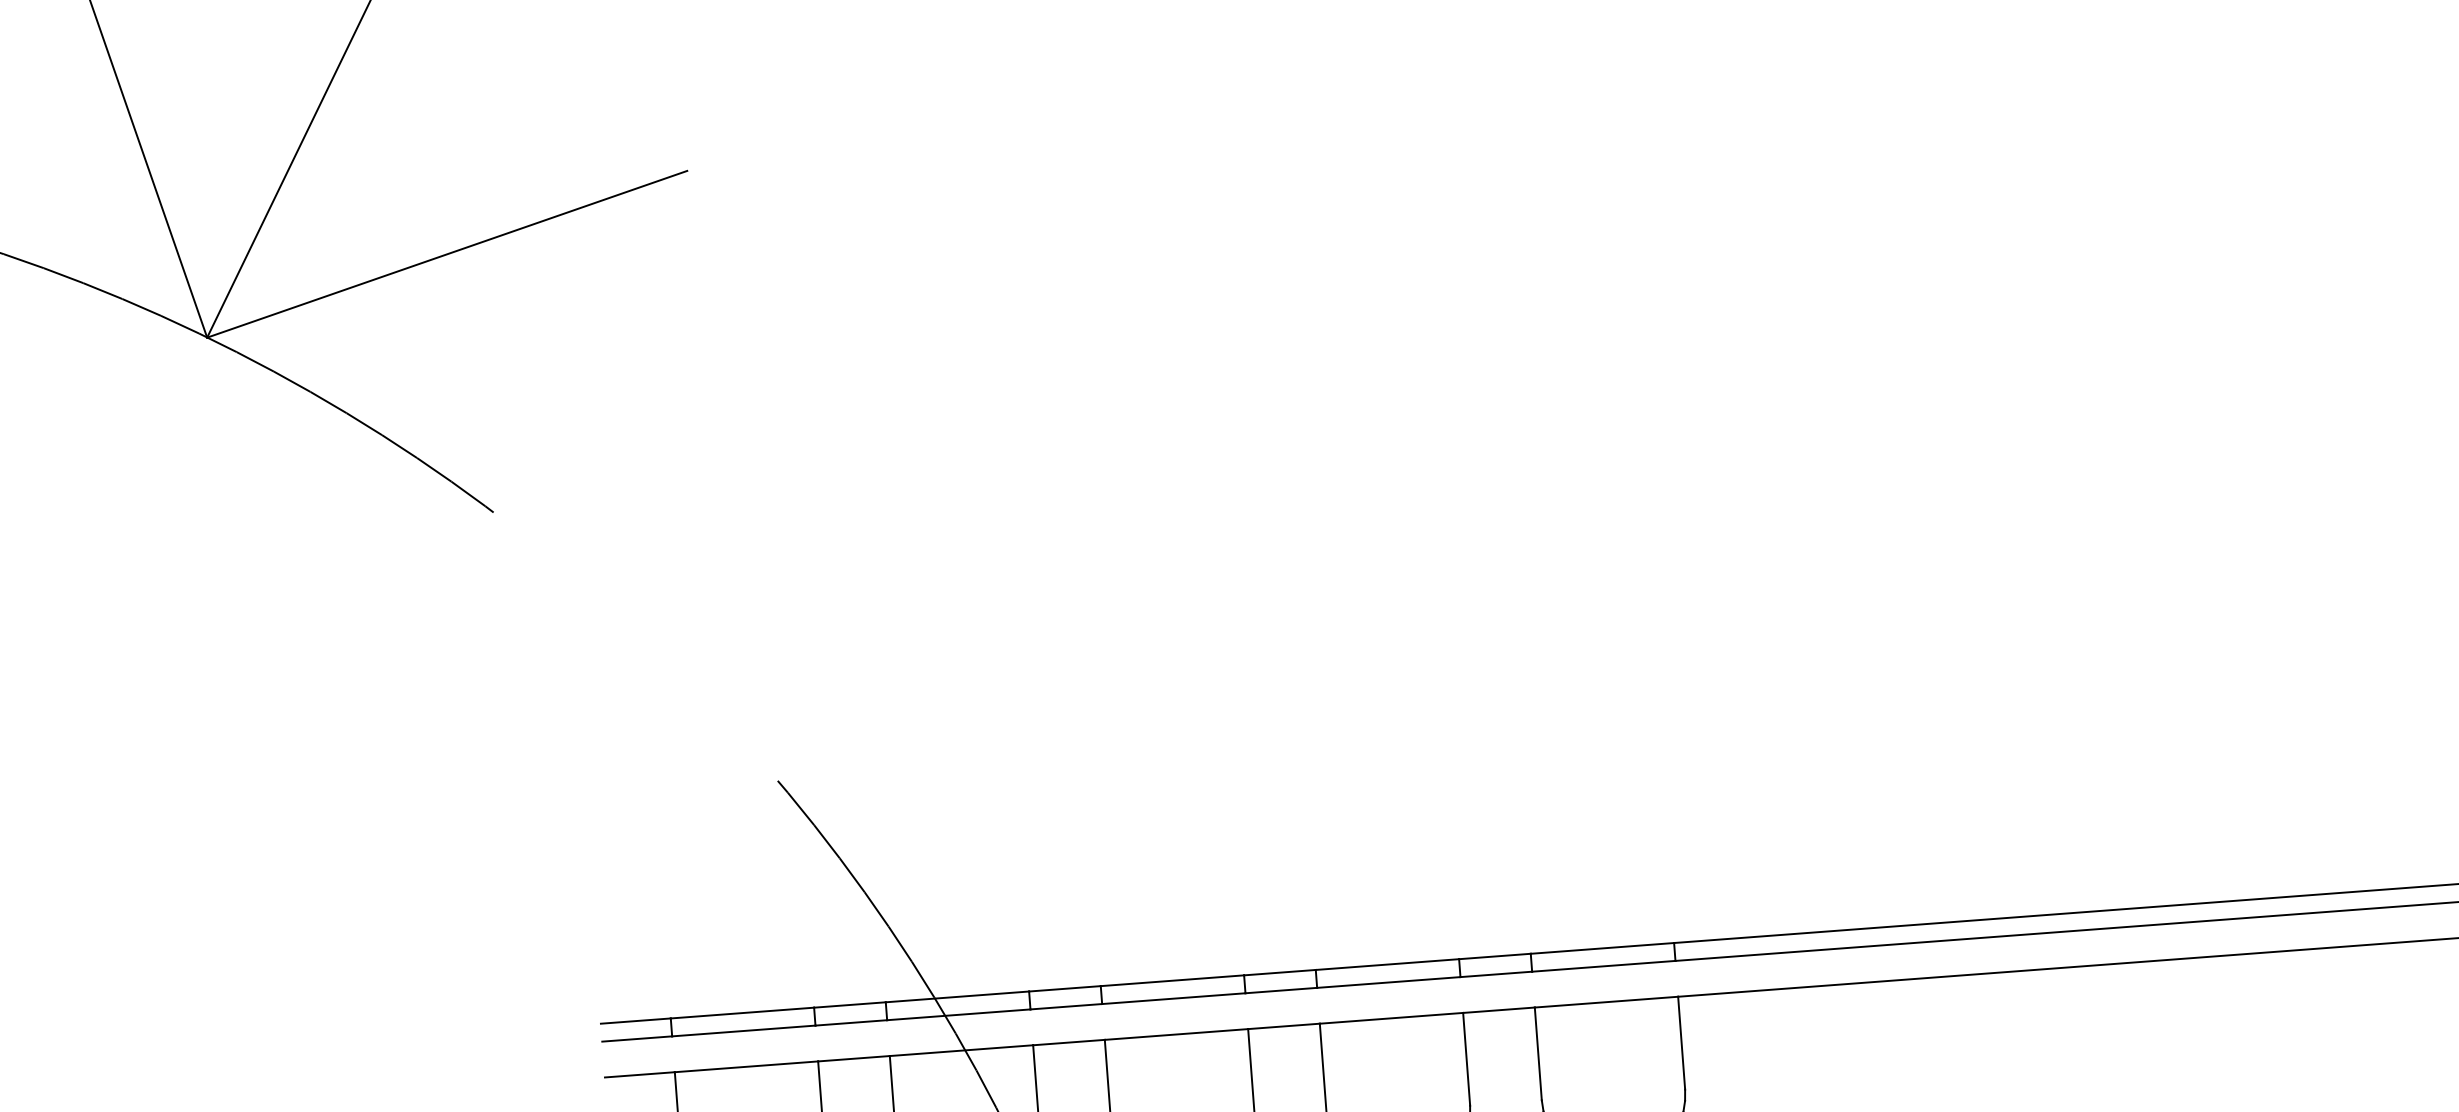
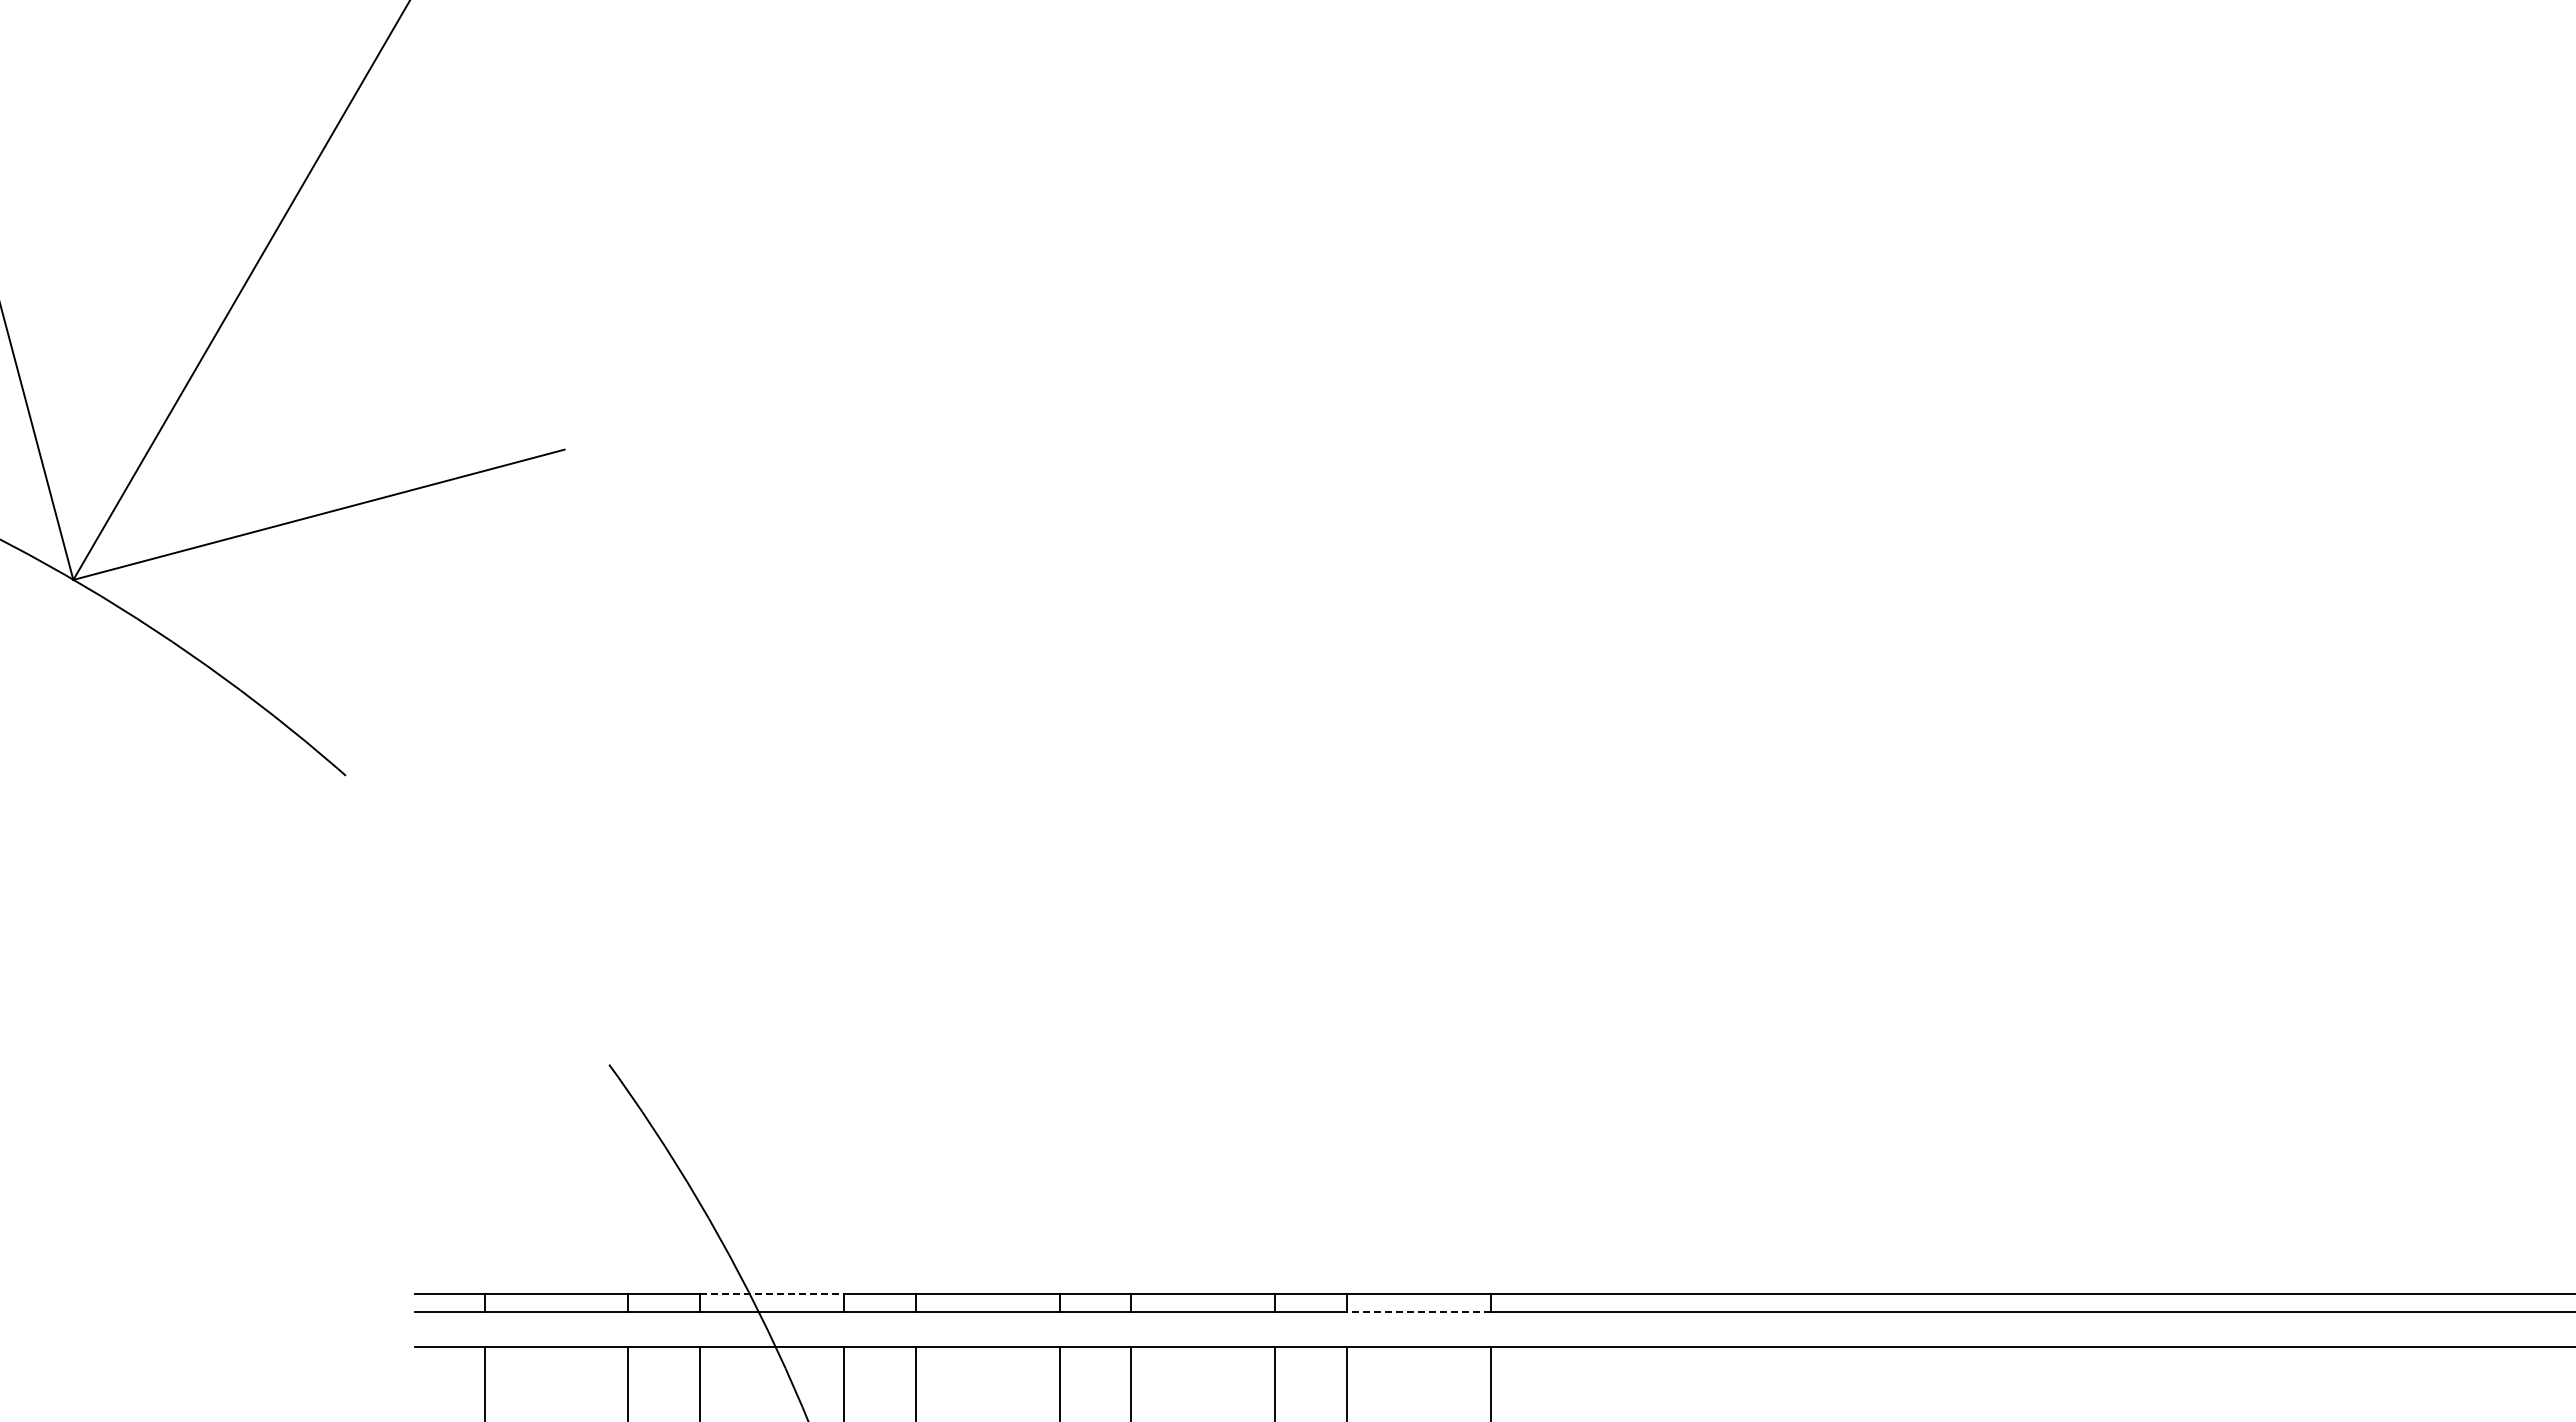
line: (1603, 966) -> (1418, 1311), solid -> dashed
line: (957, 996) -> (772, 1293), solid -> dashed

